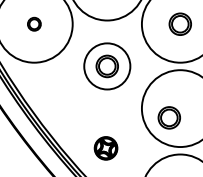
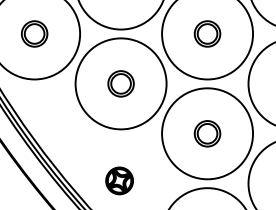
part: (34, 23) -> (34, 33), size x1.67
circle: (106, 66) -> (120, 83), size x1.67
part: (169, 117) -> (207, 133), moved

